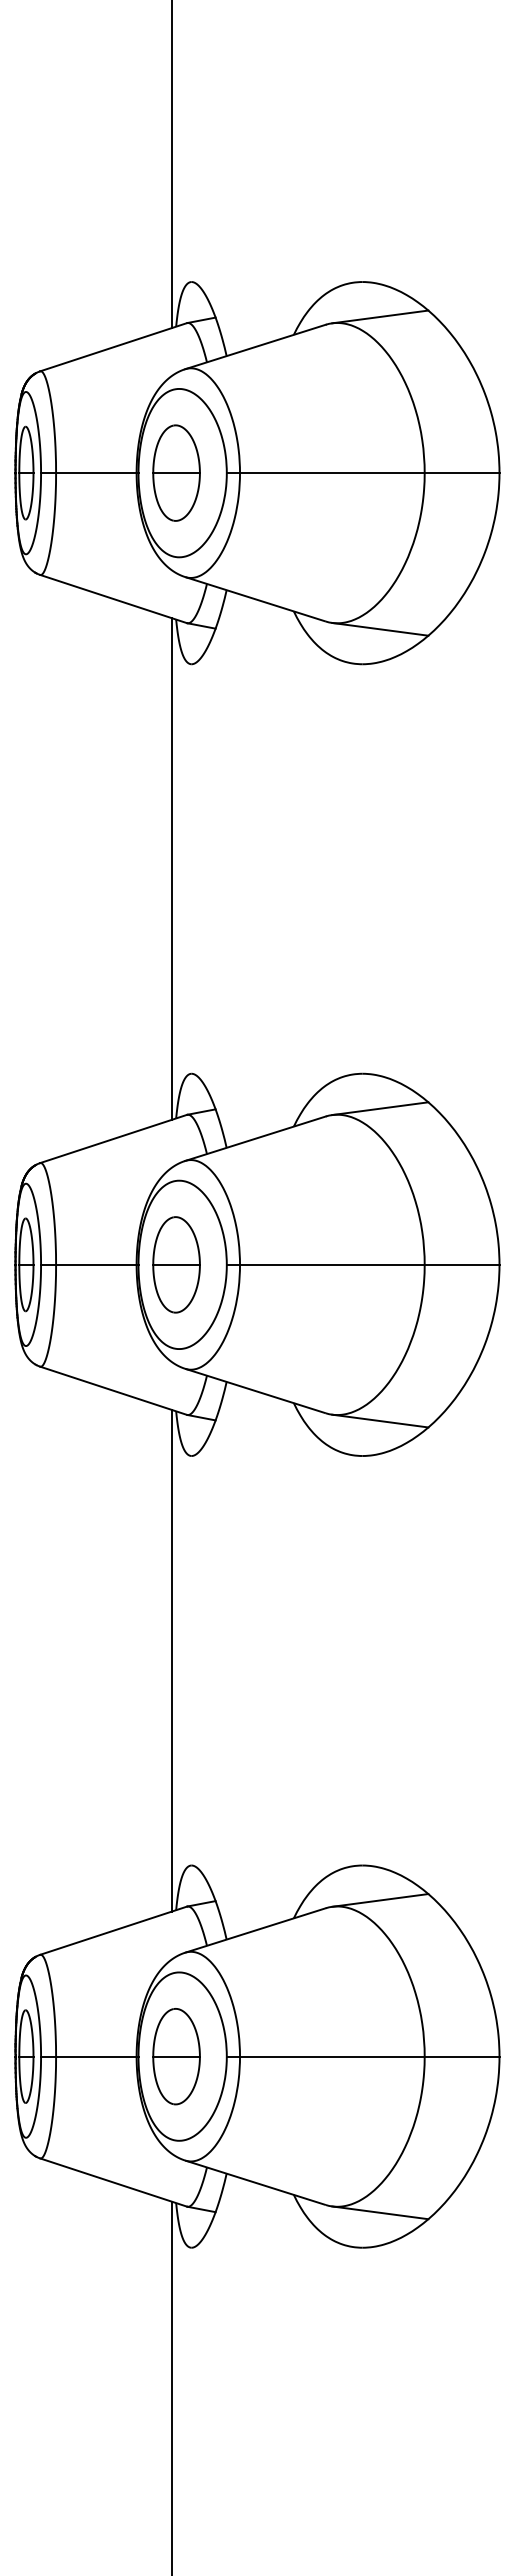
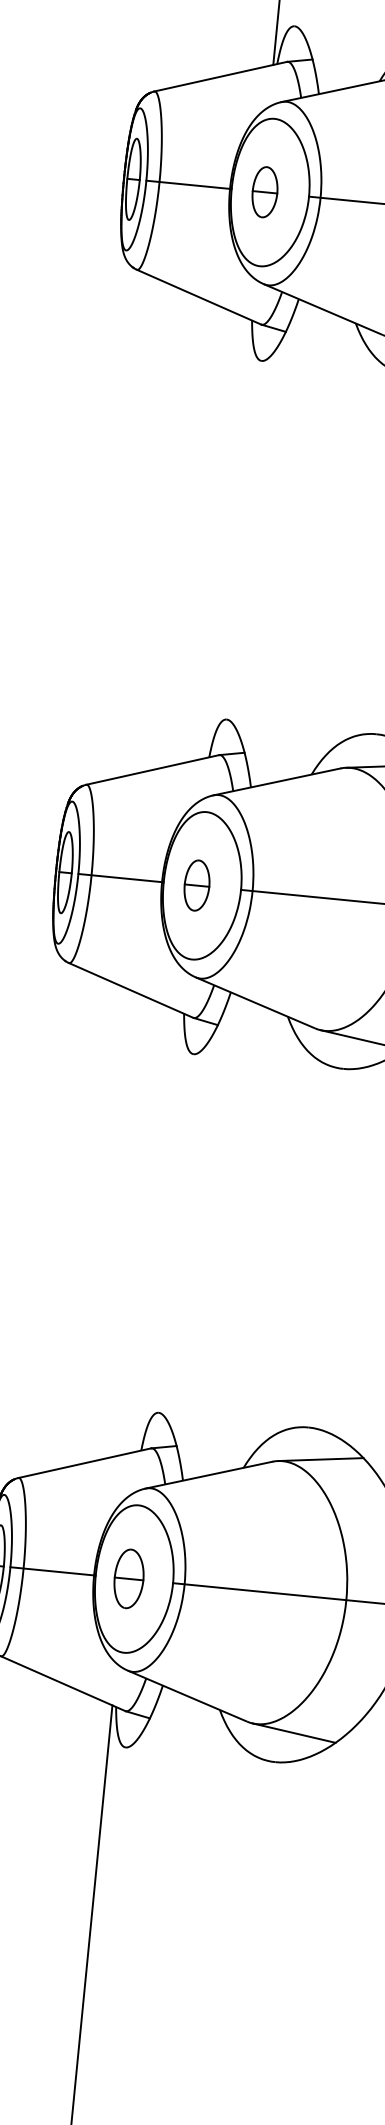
part: (176, 472) -> (265, 191), size x0.6
line: (171, 868) -> (226, 538), removed
part: (176, 1264) -> (197, 885), size x0.6
line: (171, 1660) -> (158, 1231), removed
part: (176, 2056) -> (129, 1578), size x0.7

